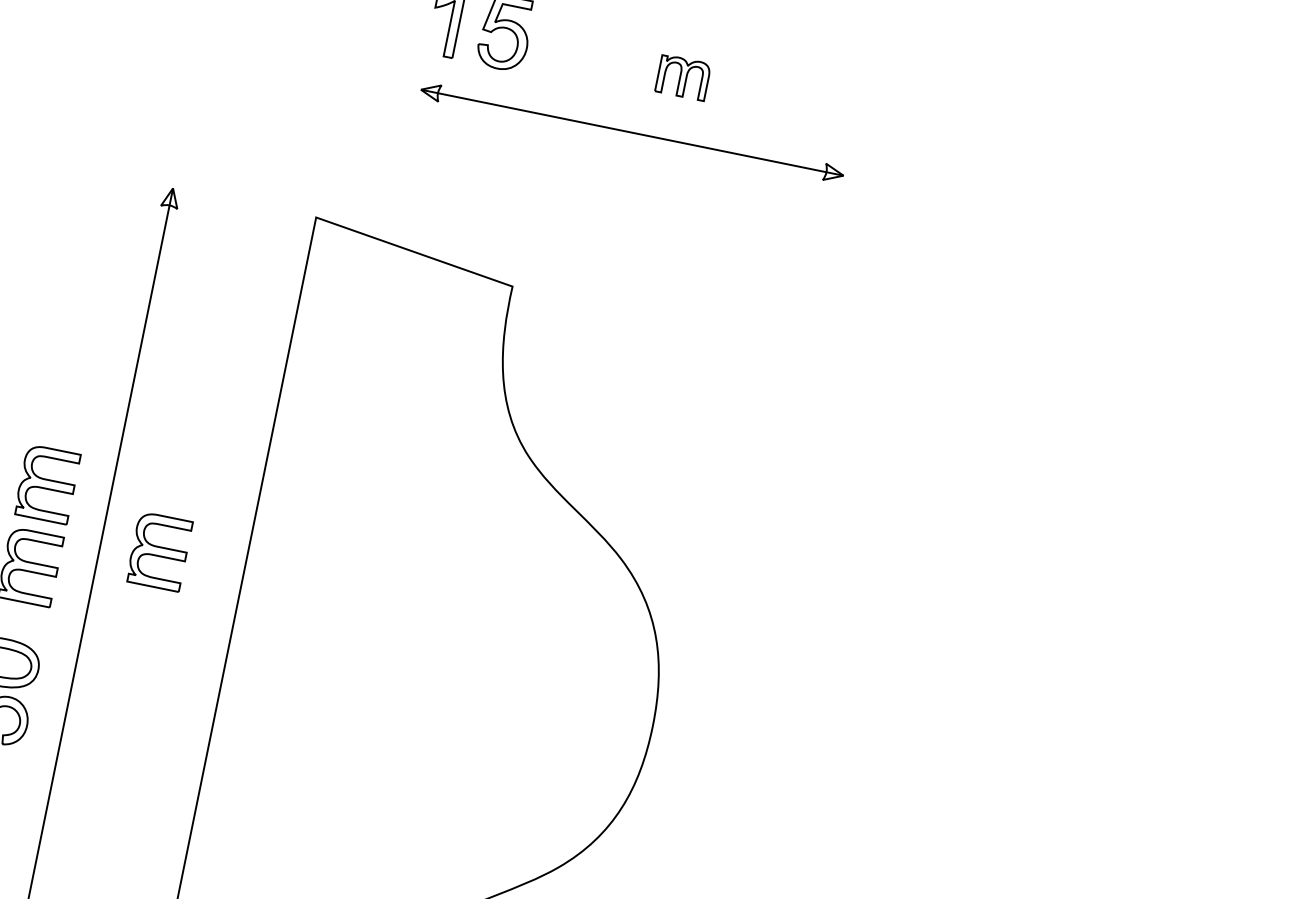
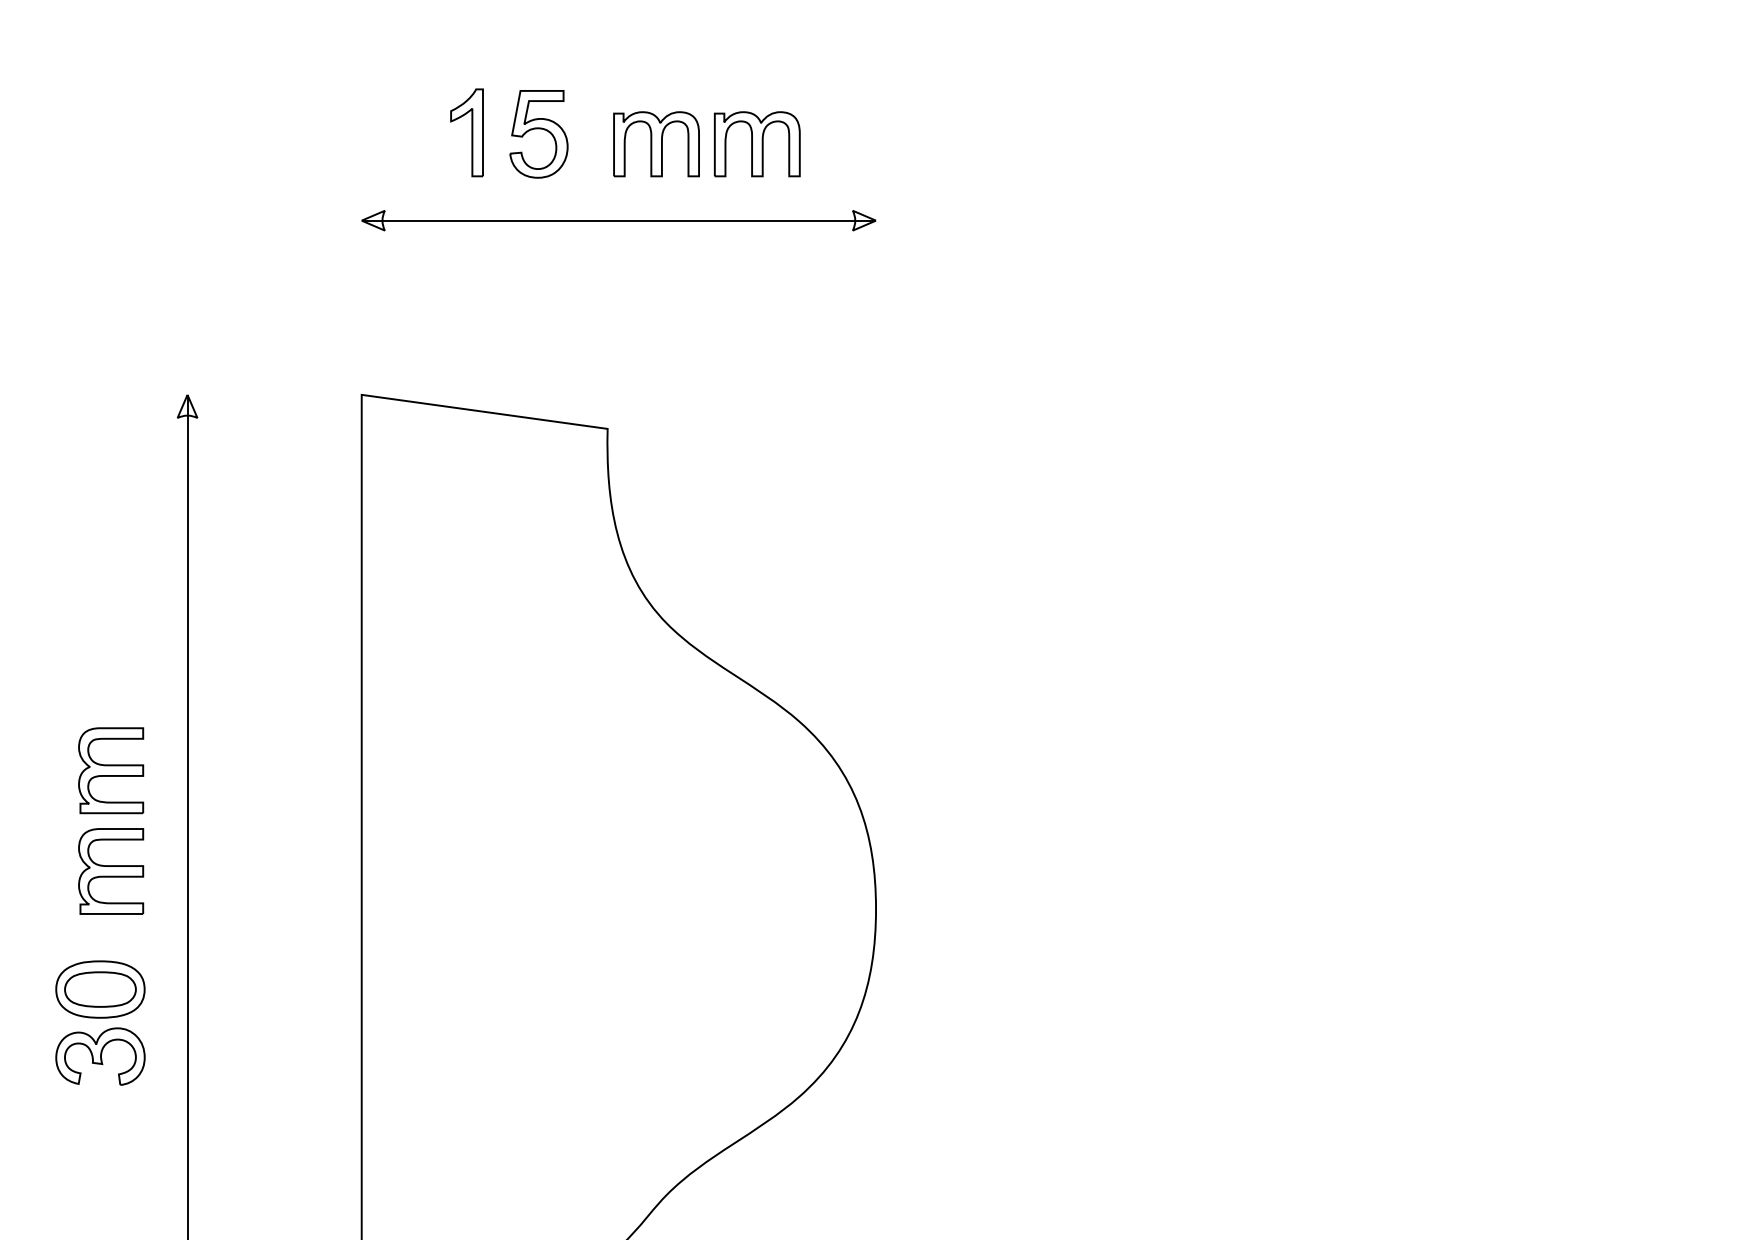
part: (600, 61) -> (656, 144), added
part: (683, 77) -> (757, 144), size x1.43
part: (631, 132) -> (618, 220), moved
part: (159, 551) -> (258, 822), removed

